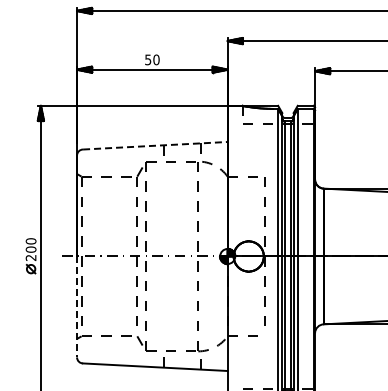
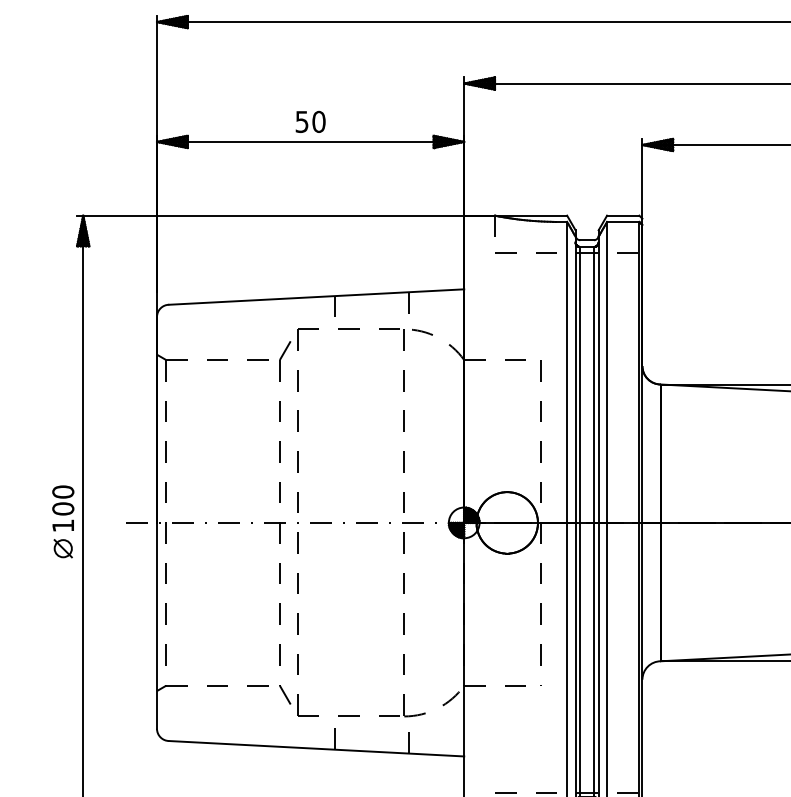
line: (155, 145) -> (316, 296), dashed -> solid
text: (30, 258) -> (62, 526), 200 -> 100
line: (77, 307) -> (157, 626), dashed -> solid

